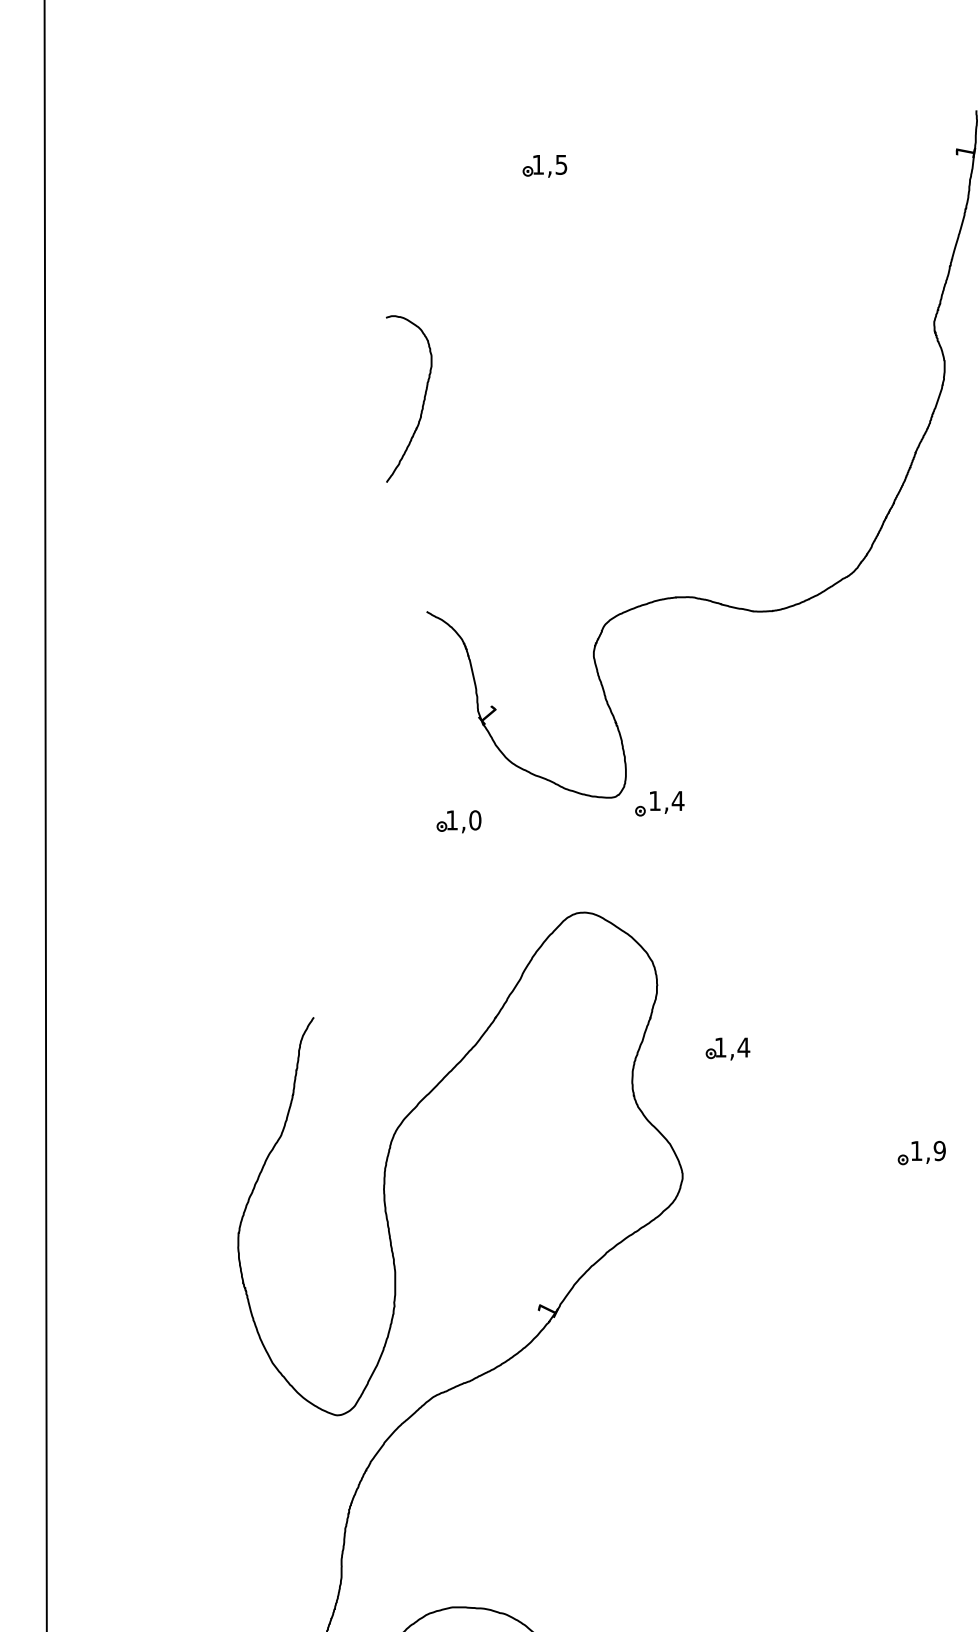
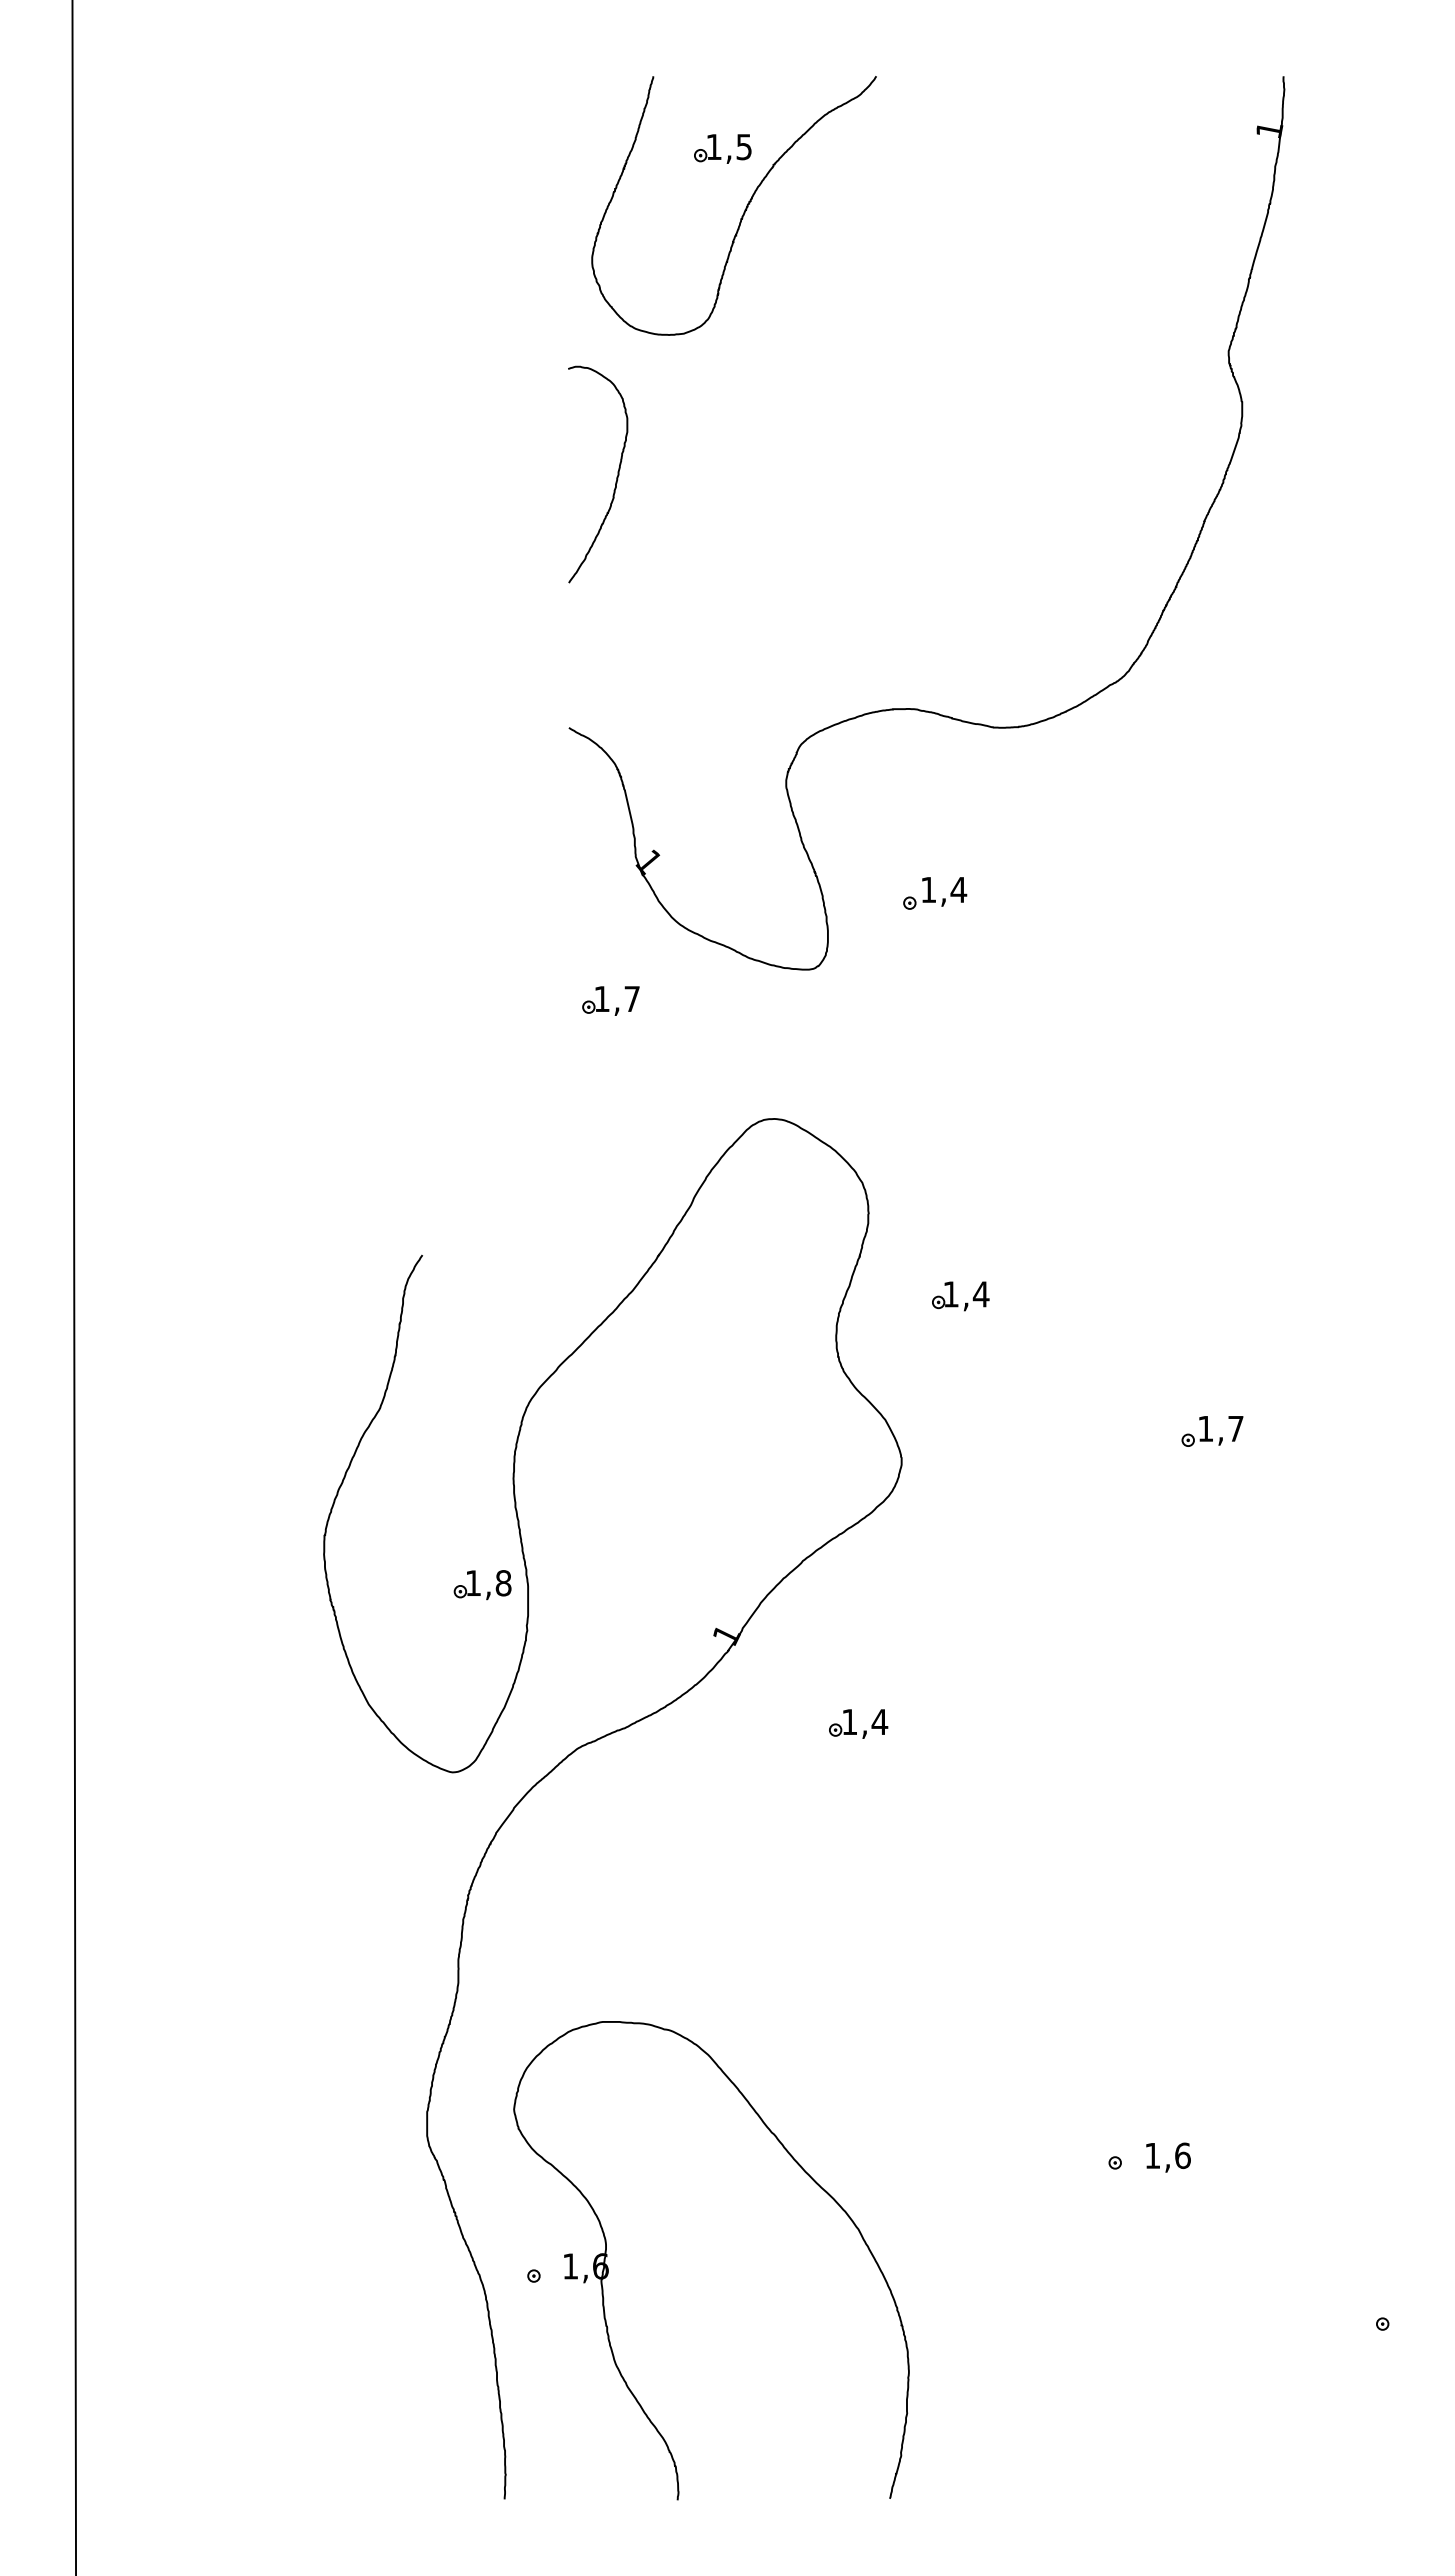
curve: (561, 212) -> (744, 209), added
curve: (423, 400) -> (616, 476), moved
part: (660, 803) -> (935, 893), moved
text: (475, 819) -> (632, 998), 1,0 -> 1,7
text: (939, 1150) -> (1235, 1428), 1,9 -> 1,7
part: (354, 1271) -> (475, 1585), added
part: (644, 1377) -> (851, 1723), added

